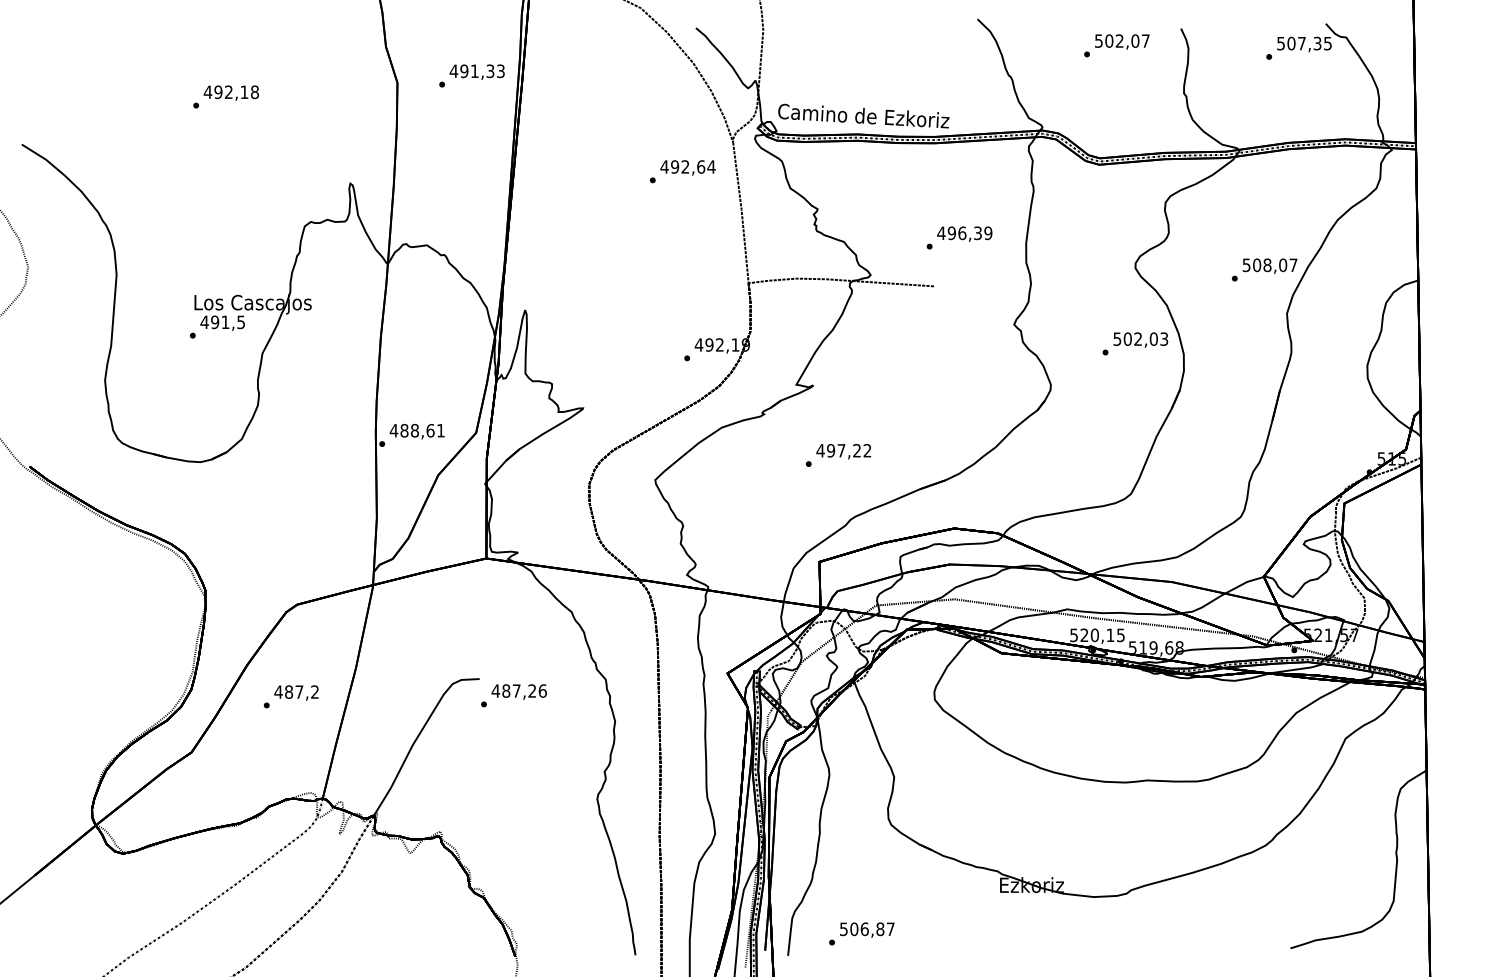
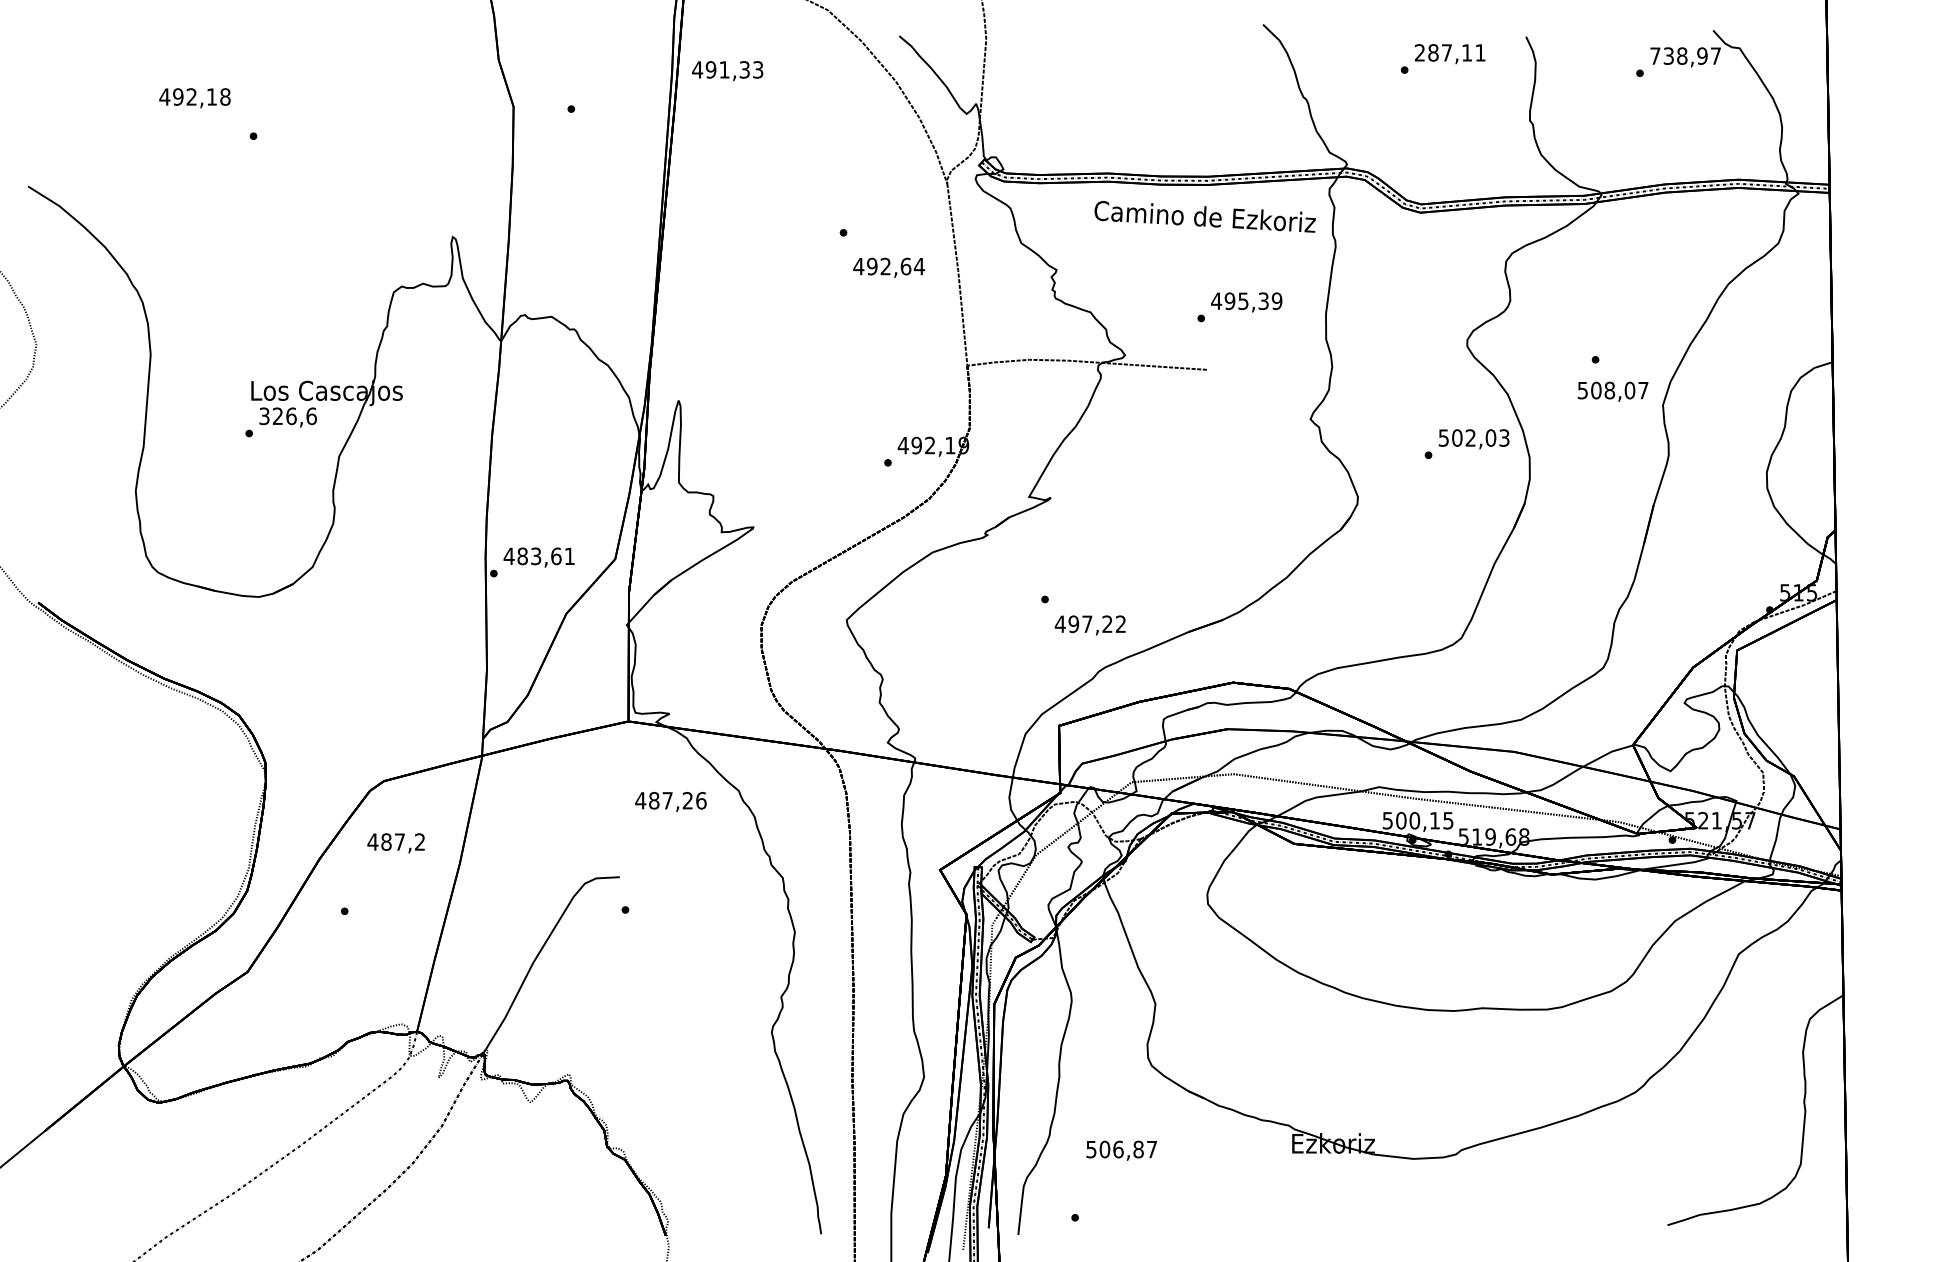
text: (1122, 40) -> (1450, 52), 502,07 -> 287,11
text: (1304, 43) -> (1685, 55), 507,35 -> 738,97
text: (477, 72) -> (727, 71), moved
text: (231, 93) -> (194, 98), moved
text: (863, 115) -> (1204, 216), moved
text: (687, 167) -> (888, 267), moved
text: (962, 233) -> (1243, 301), 496,39 -> 495,39
text: (1269, 266) -> (1612, 391), moved
text: (222, 322) -> (287, 416), 491,5 -> 326,6
text: (415, 430) -> (536, 556), 488,61 -> 483,61
text: (843, 451) -> (1089, 625), moved
text: (1084, 635) -> (1401, 820), 520,15 -> 500,15
text: (518, 691) -> (670, 801), moved
text: (296, 693) -> (395, 843), moved
text: (867, 930) -> (1121, 1150), moved

